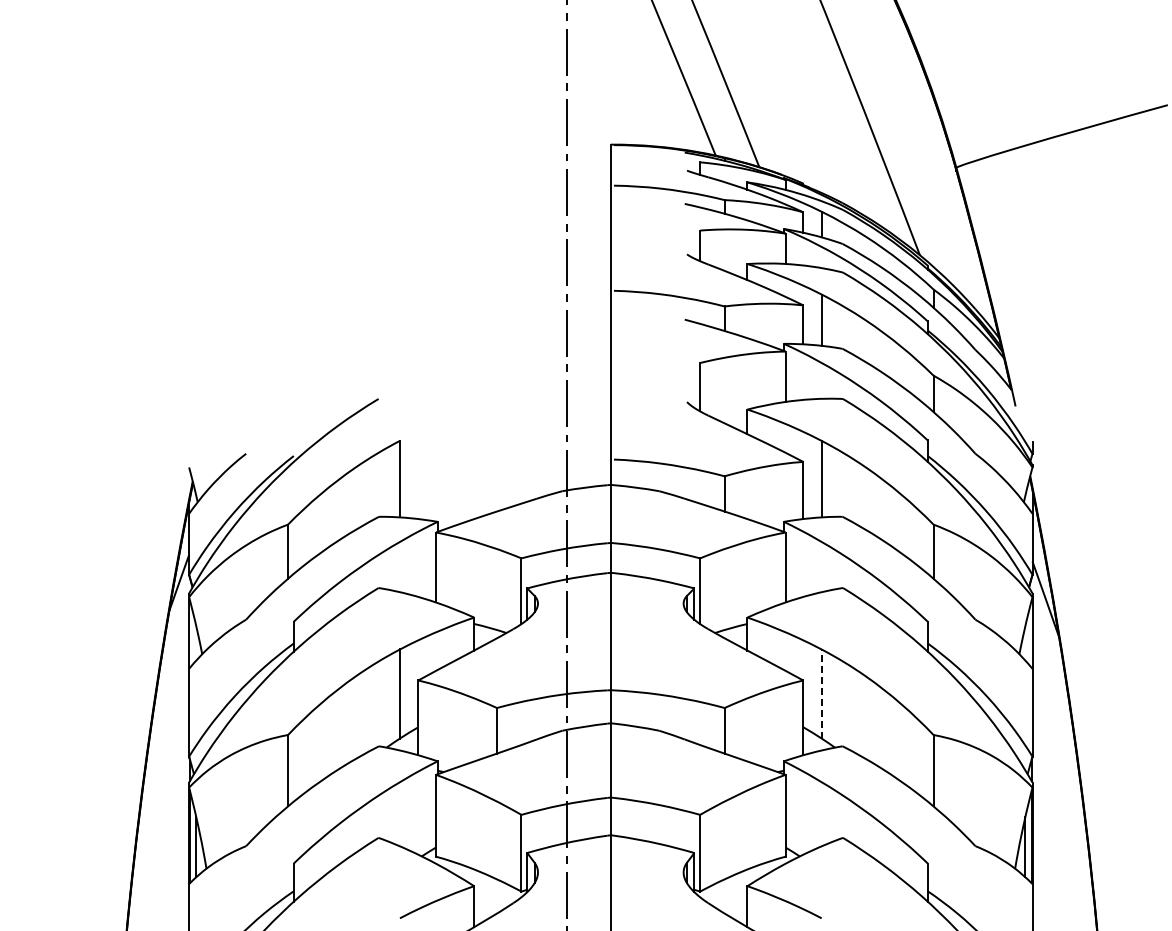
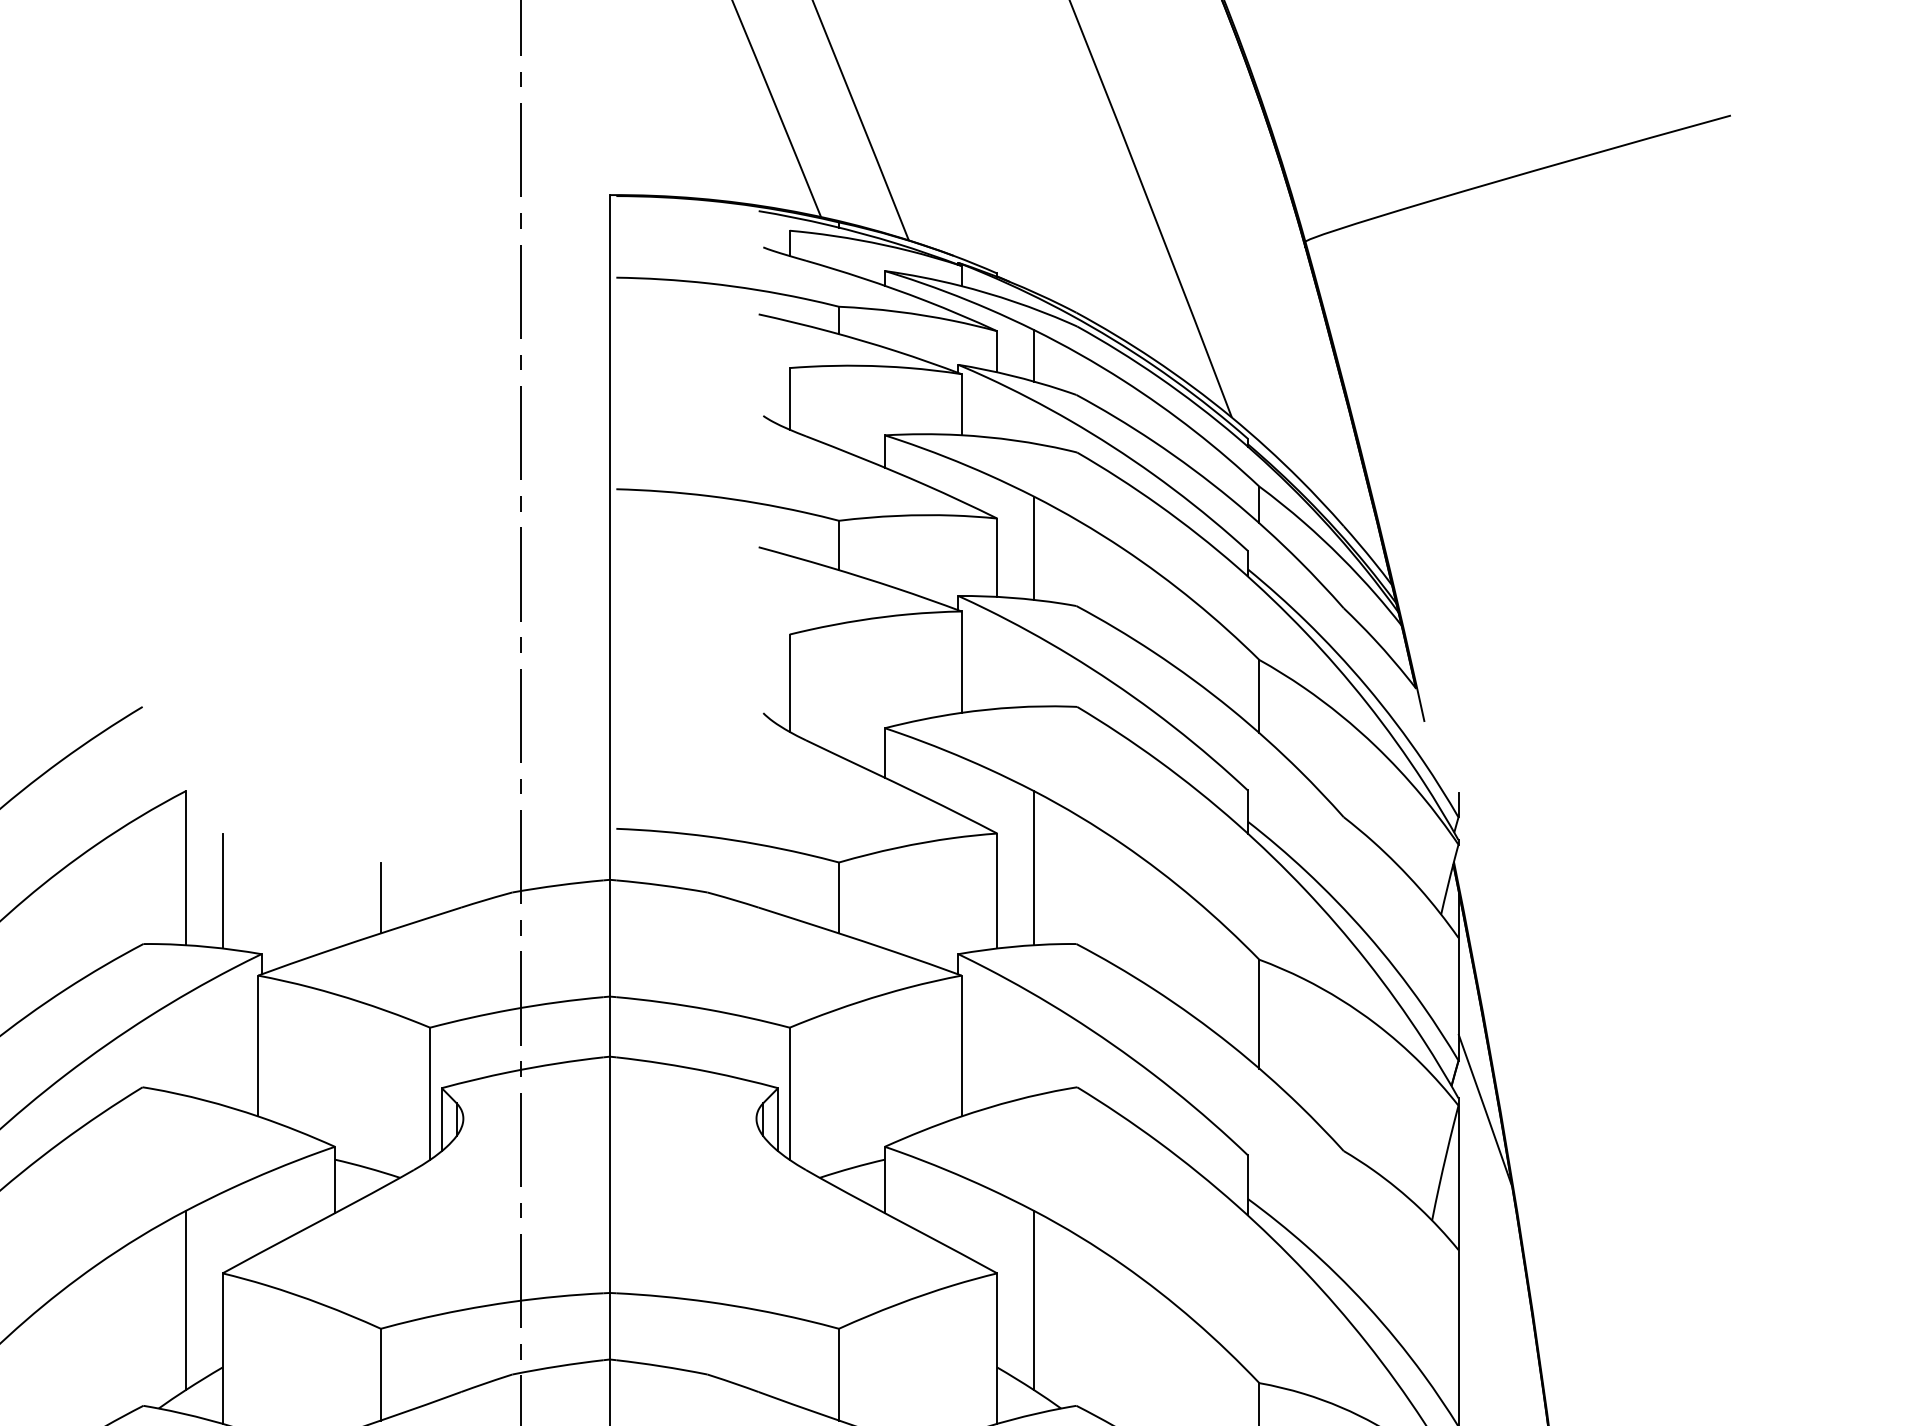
line: (418, 490) -> (222, 891), added
line: (497, 493) -> (381, 897), added
line: (821, 694) -> (1033, 1301), dashed -> solid

